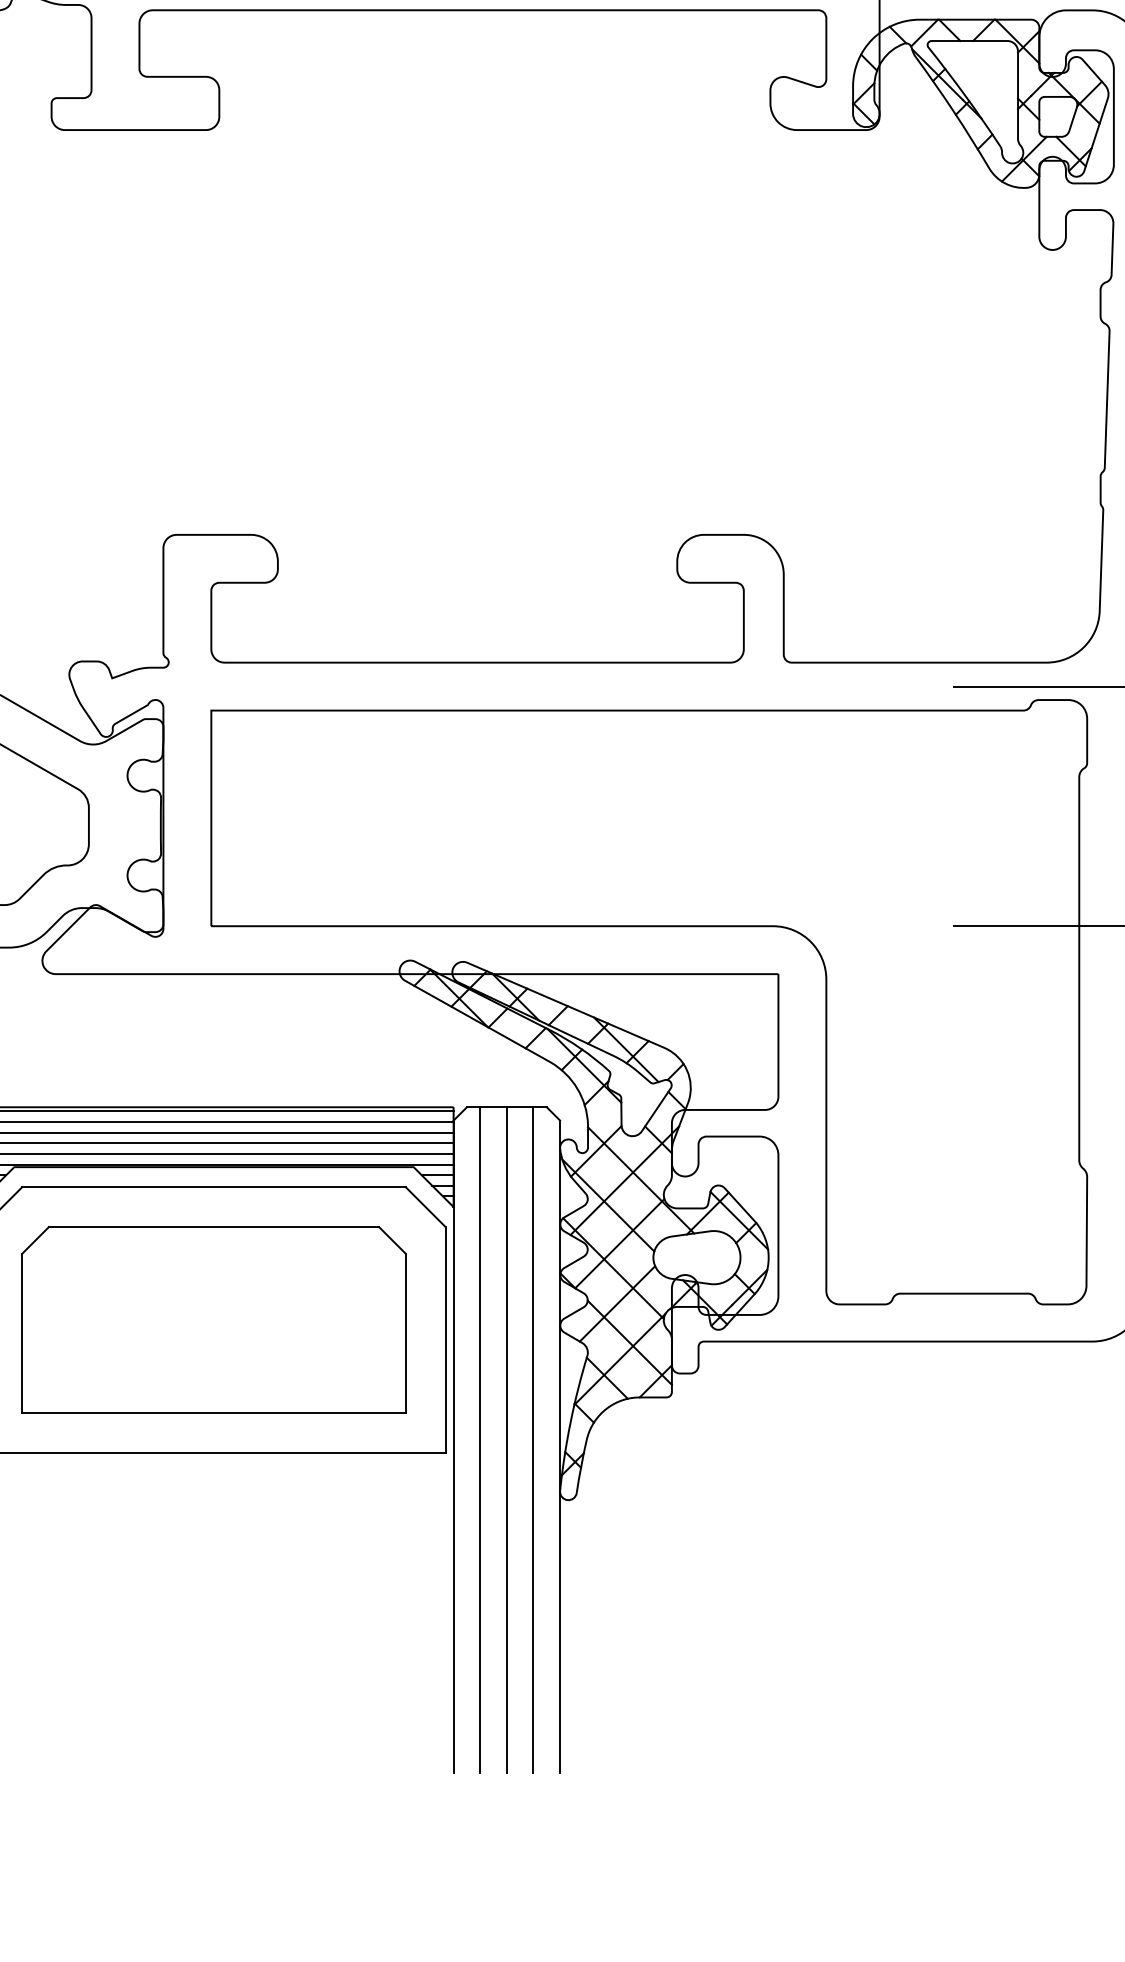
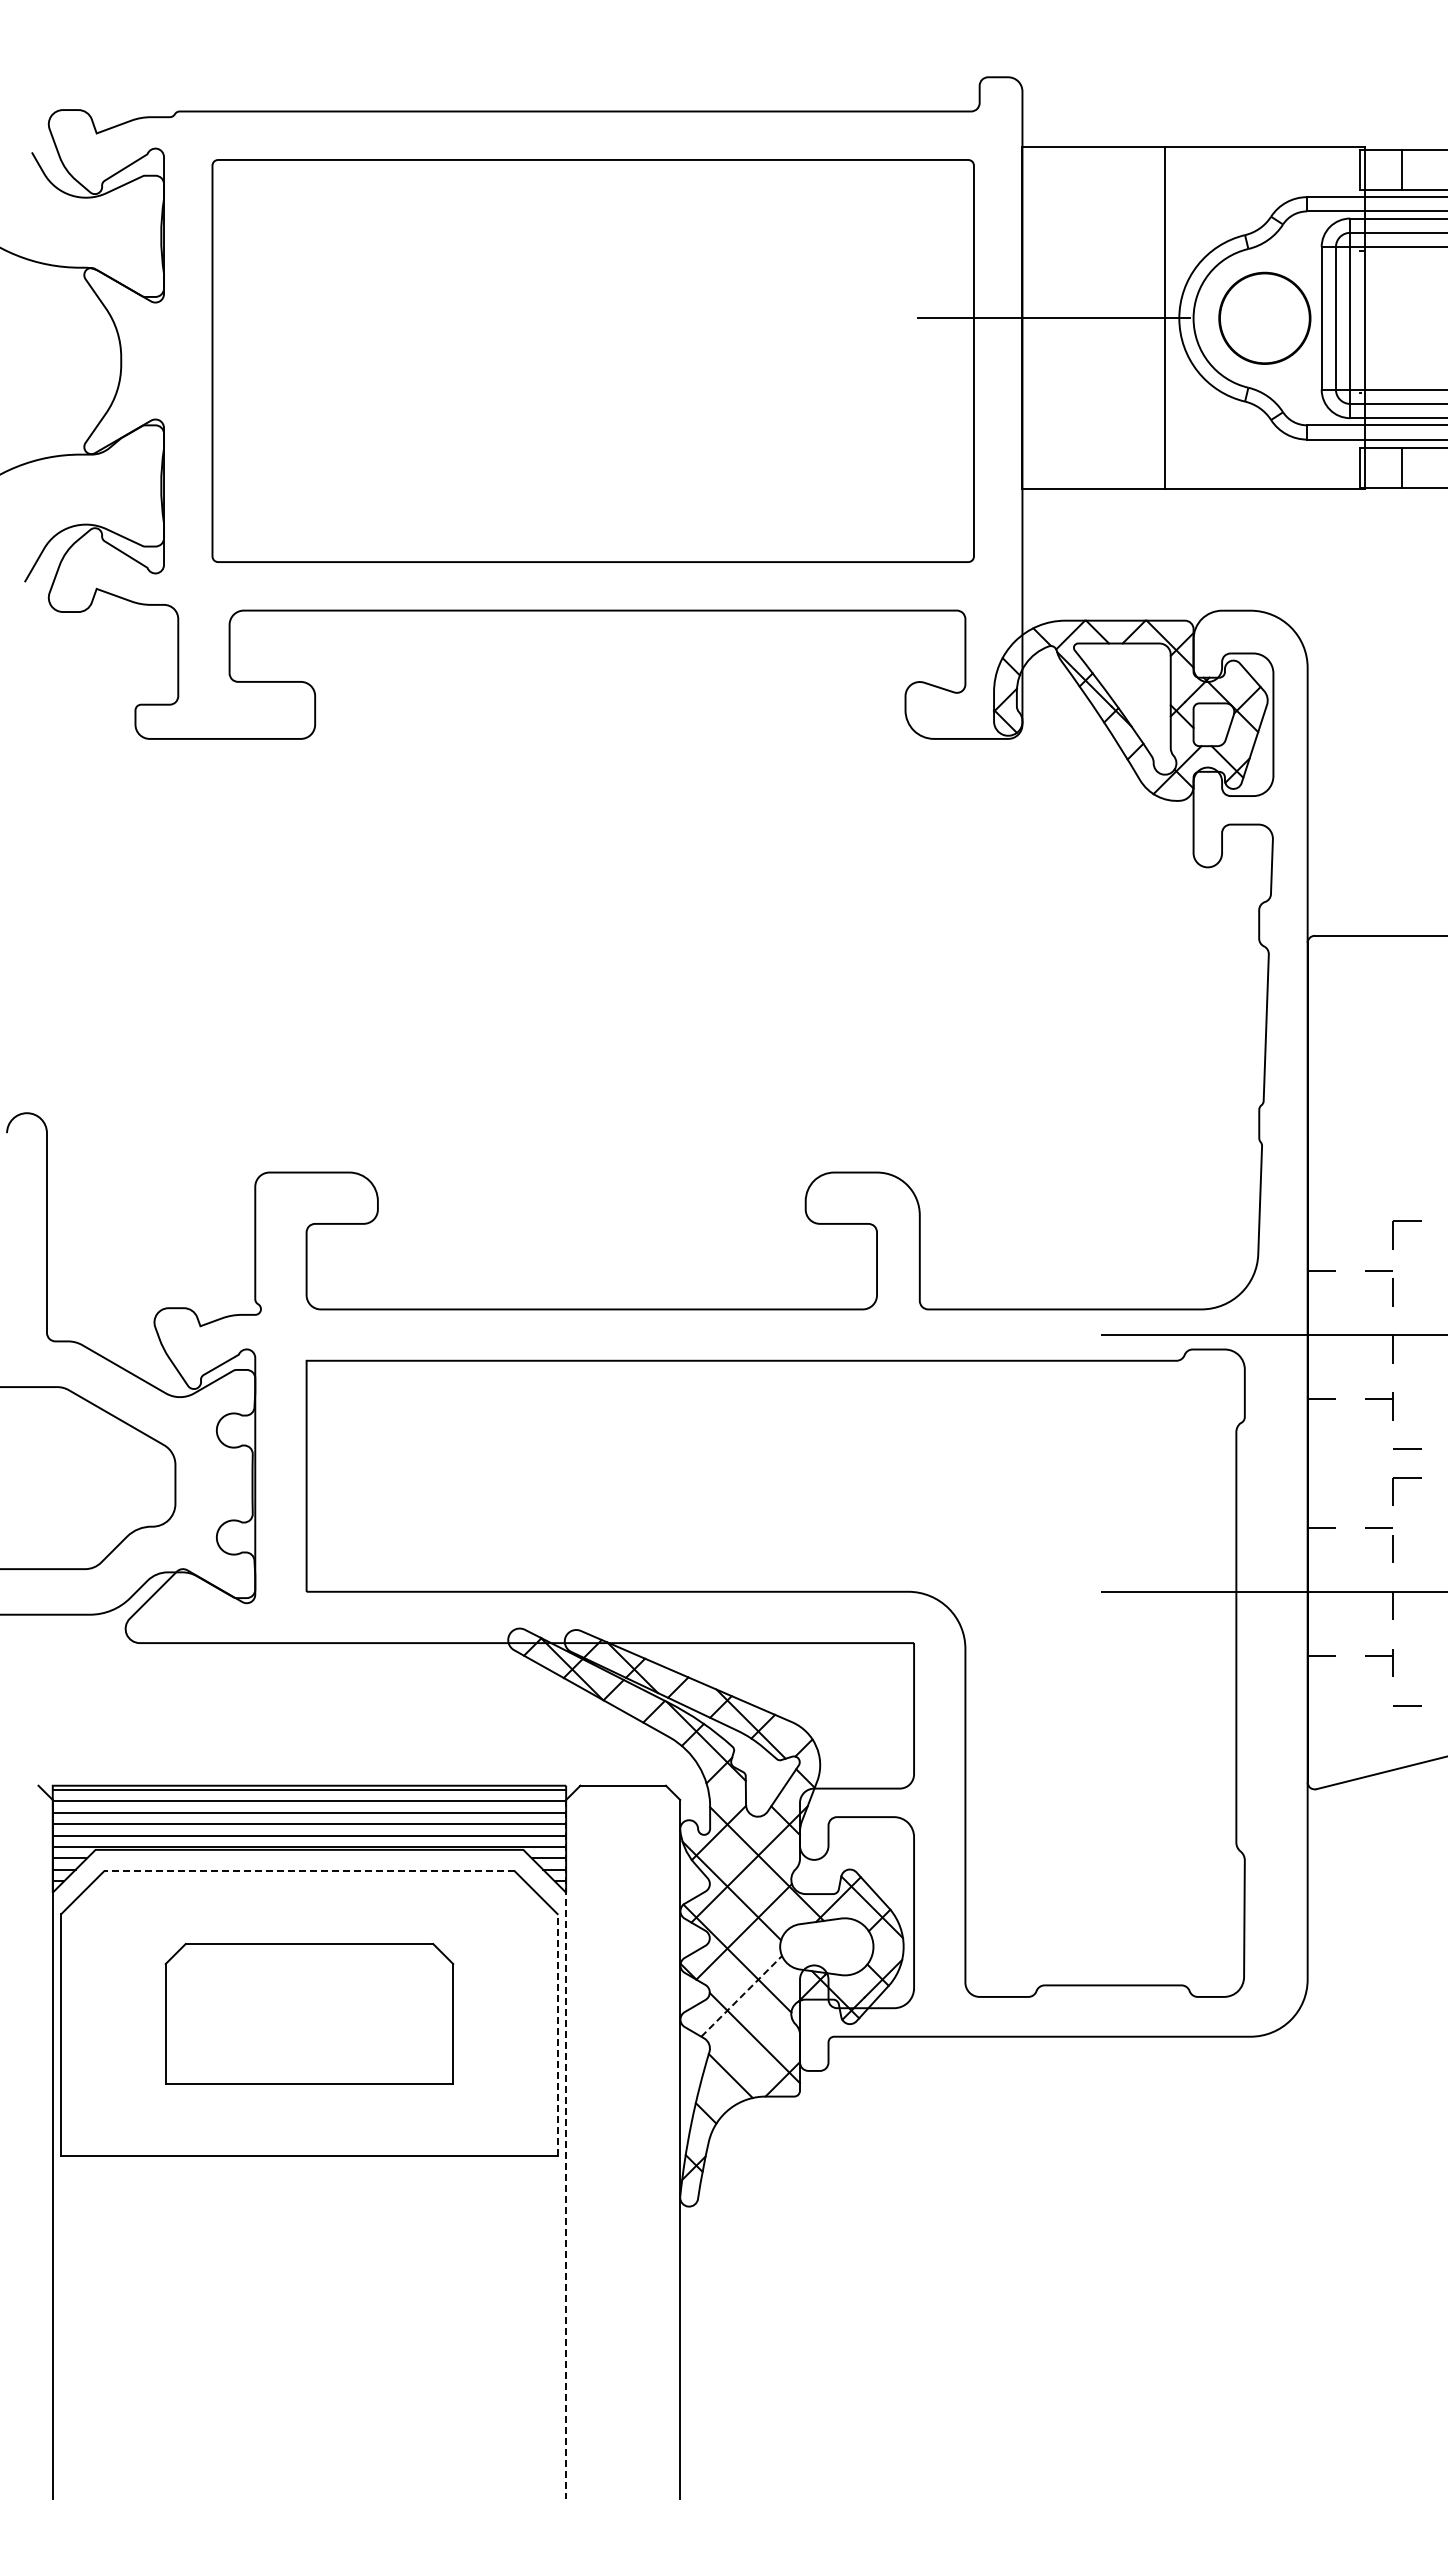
line: (213, 1187) -> (308, 1871), solid -> dashed
line: (618, 1304) -> (742, 1996), solid -> dashed
part: (214, 1319) -> (309, 2013), size x0.7
line: (445, 1339) -> (557, 2034), solid -> dashed
line: (620, 1359) -> (744, 2055), removed
line: (480, 1439) -> (594, 2141), removed
line: (507, 1439) -> (623, 2141), removed
line: (533, 1439) -> (651, 2141), removed
line: (453, 1446) -> (566, 2149), solid -> dashed

